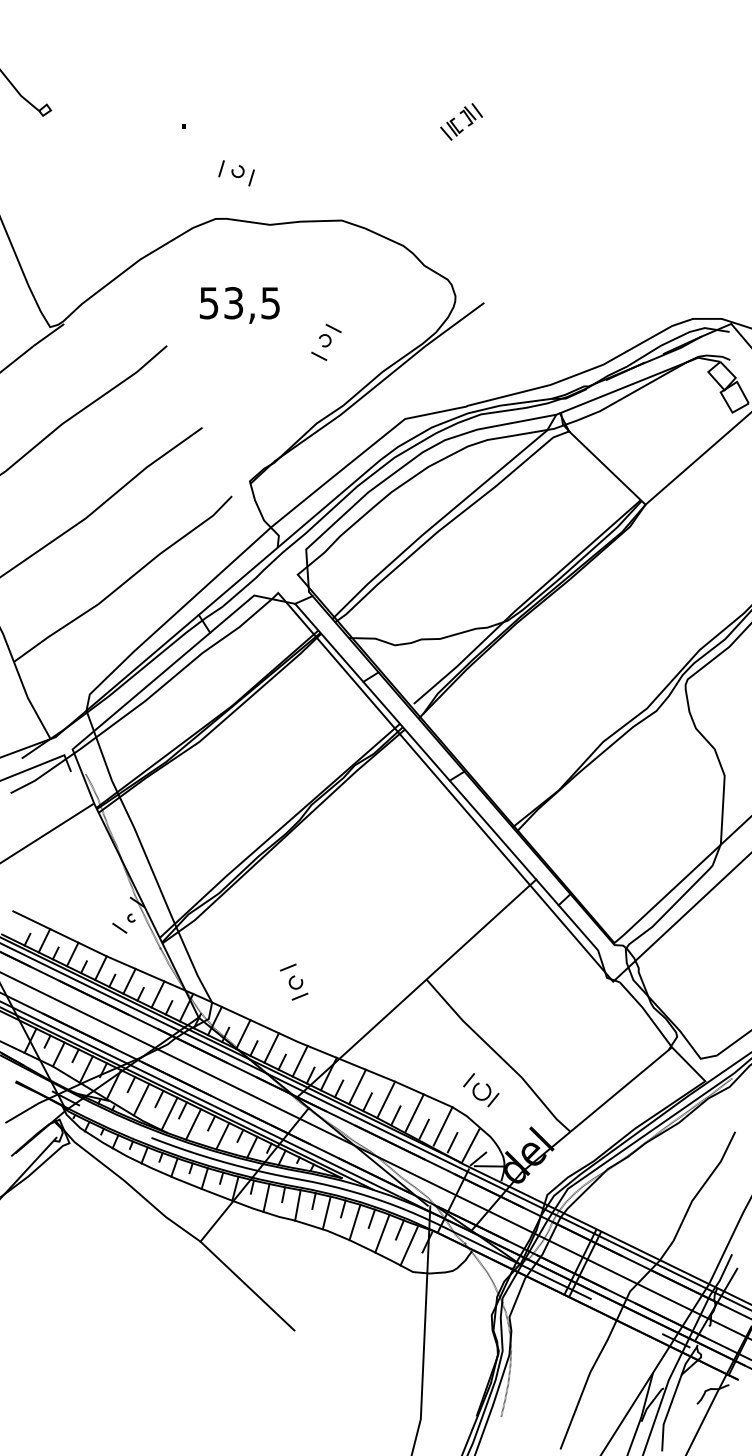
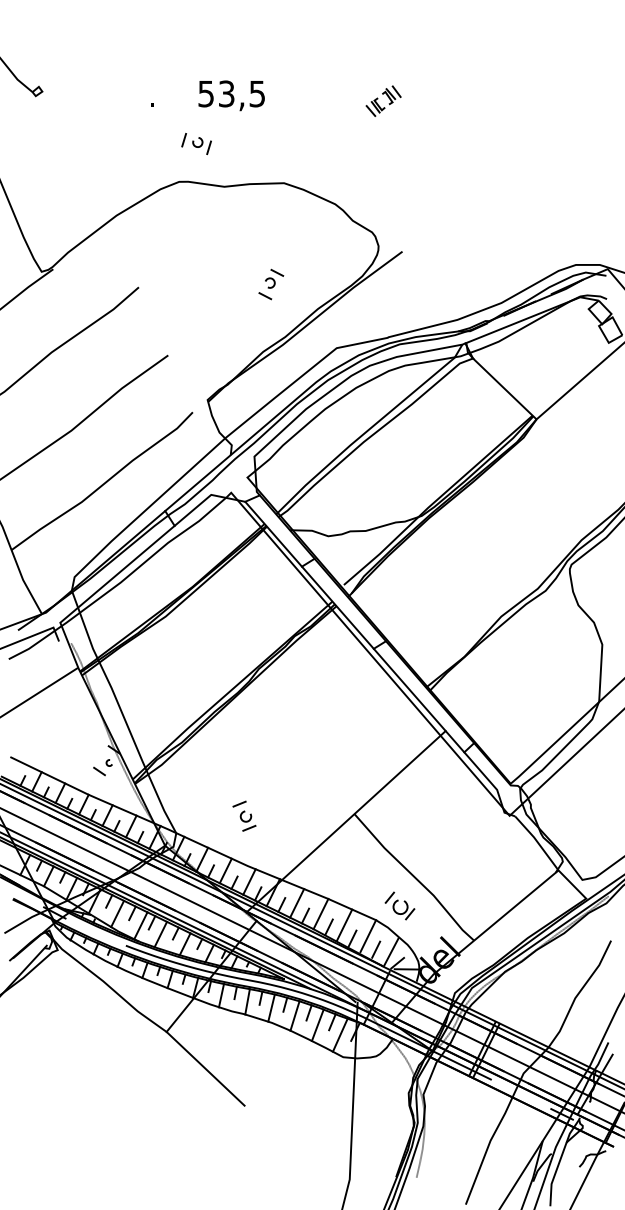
text: (239, 305) -> (231, 95), moved

